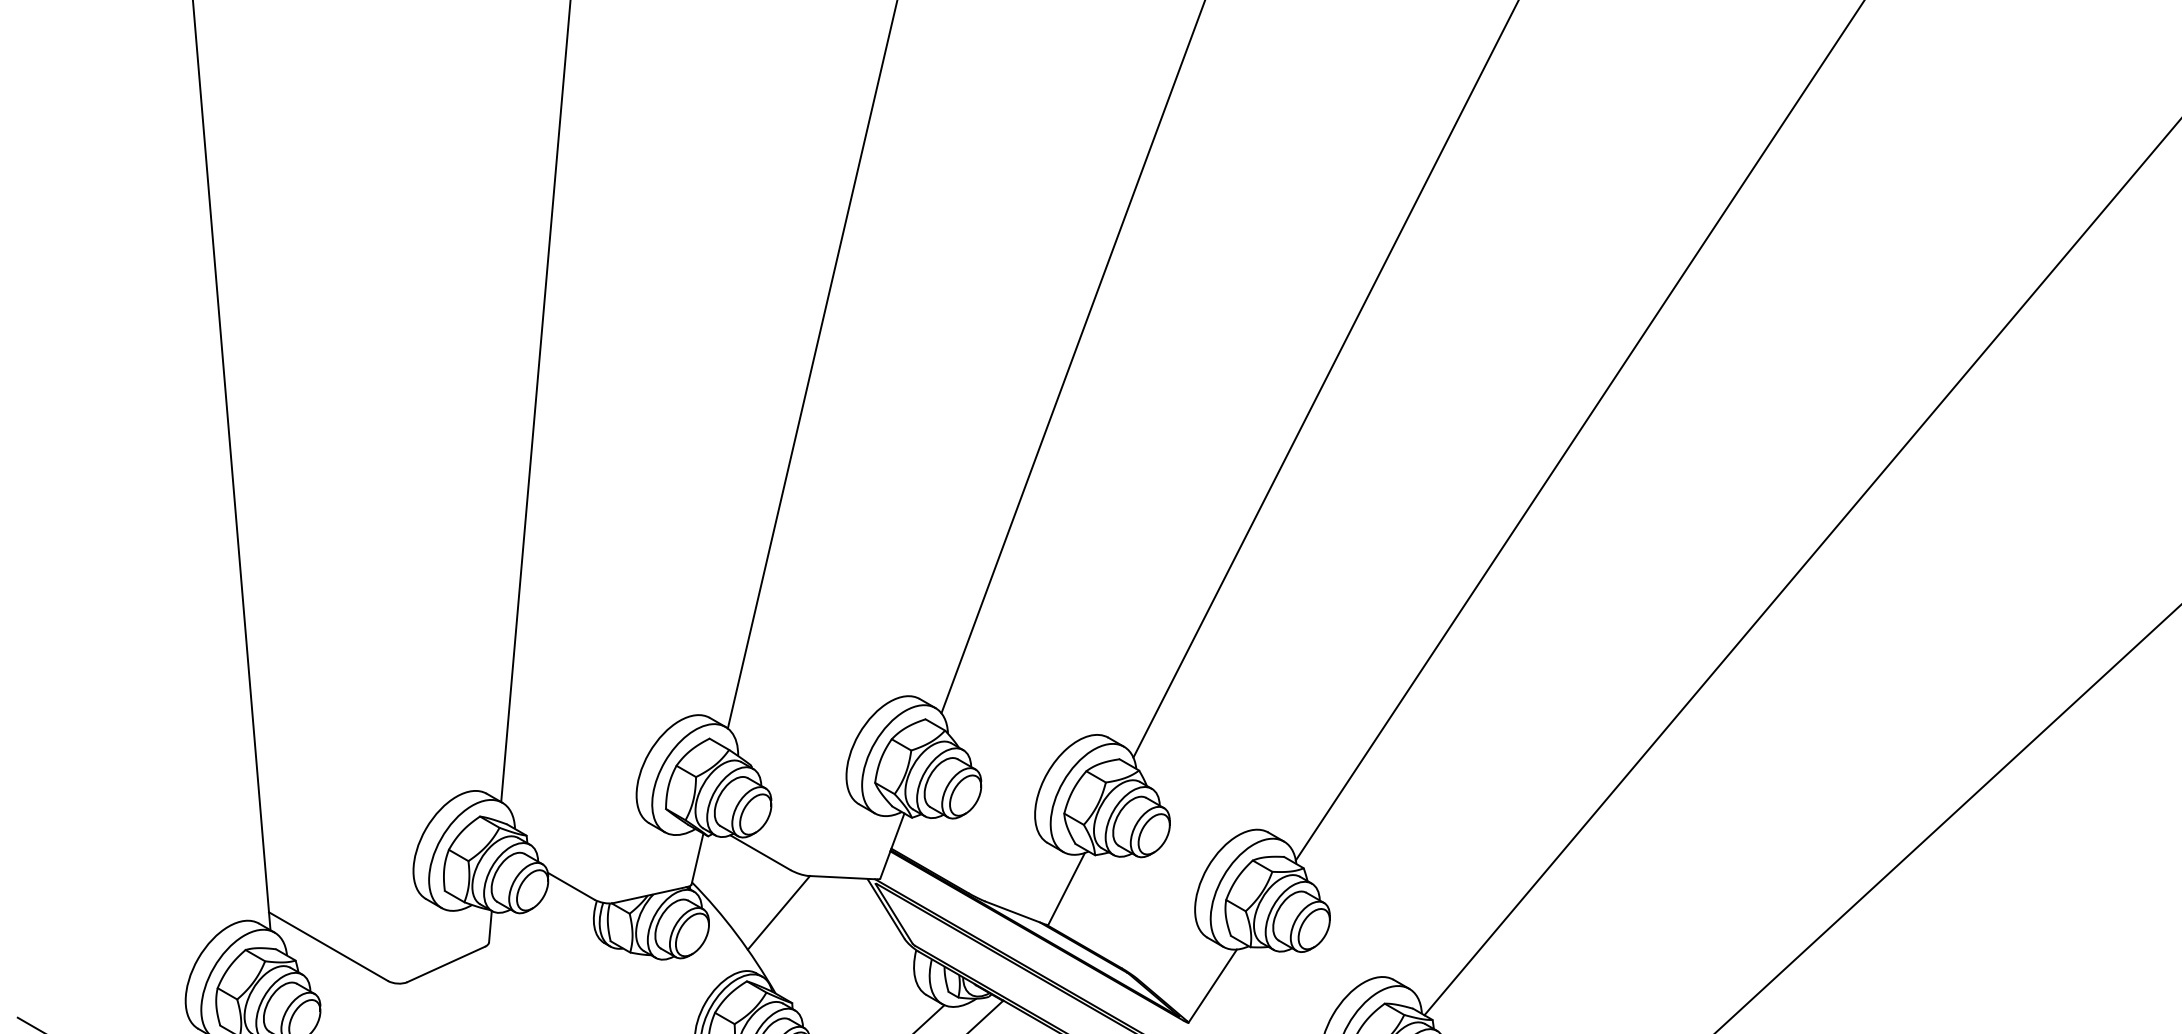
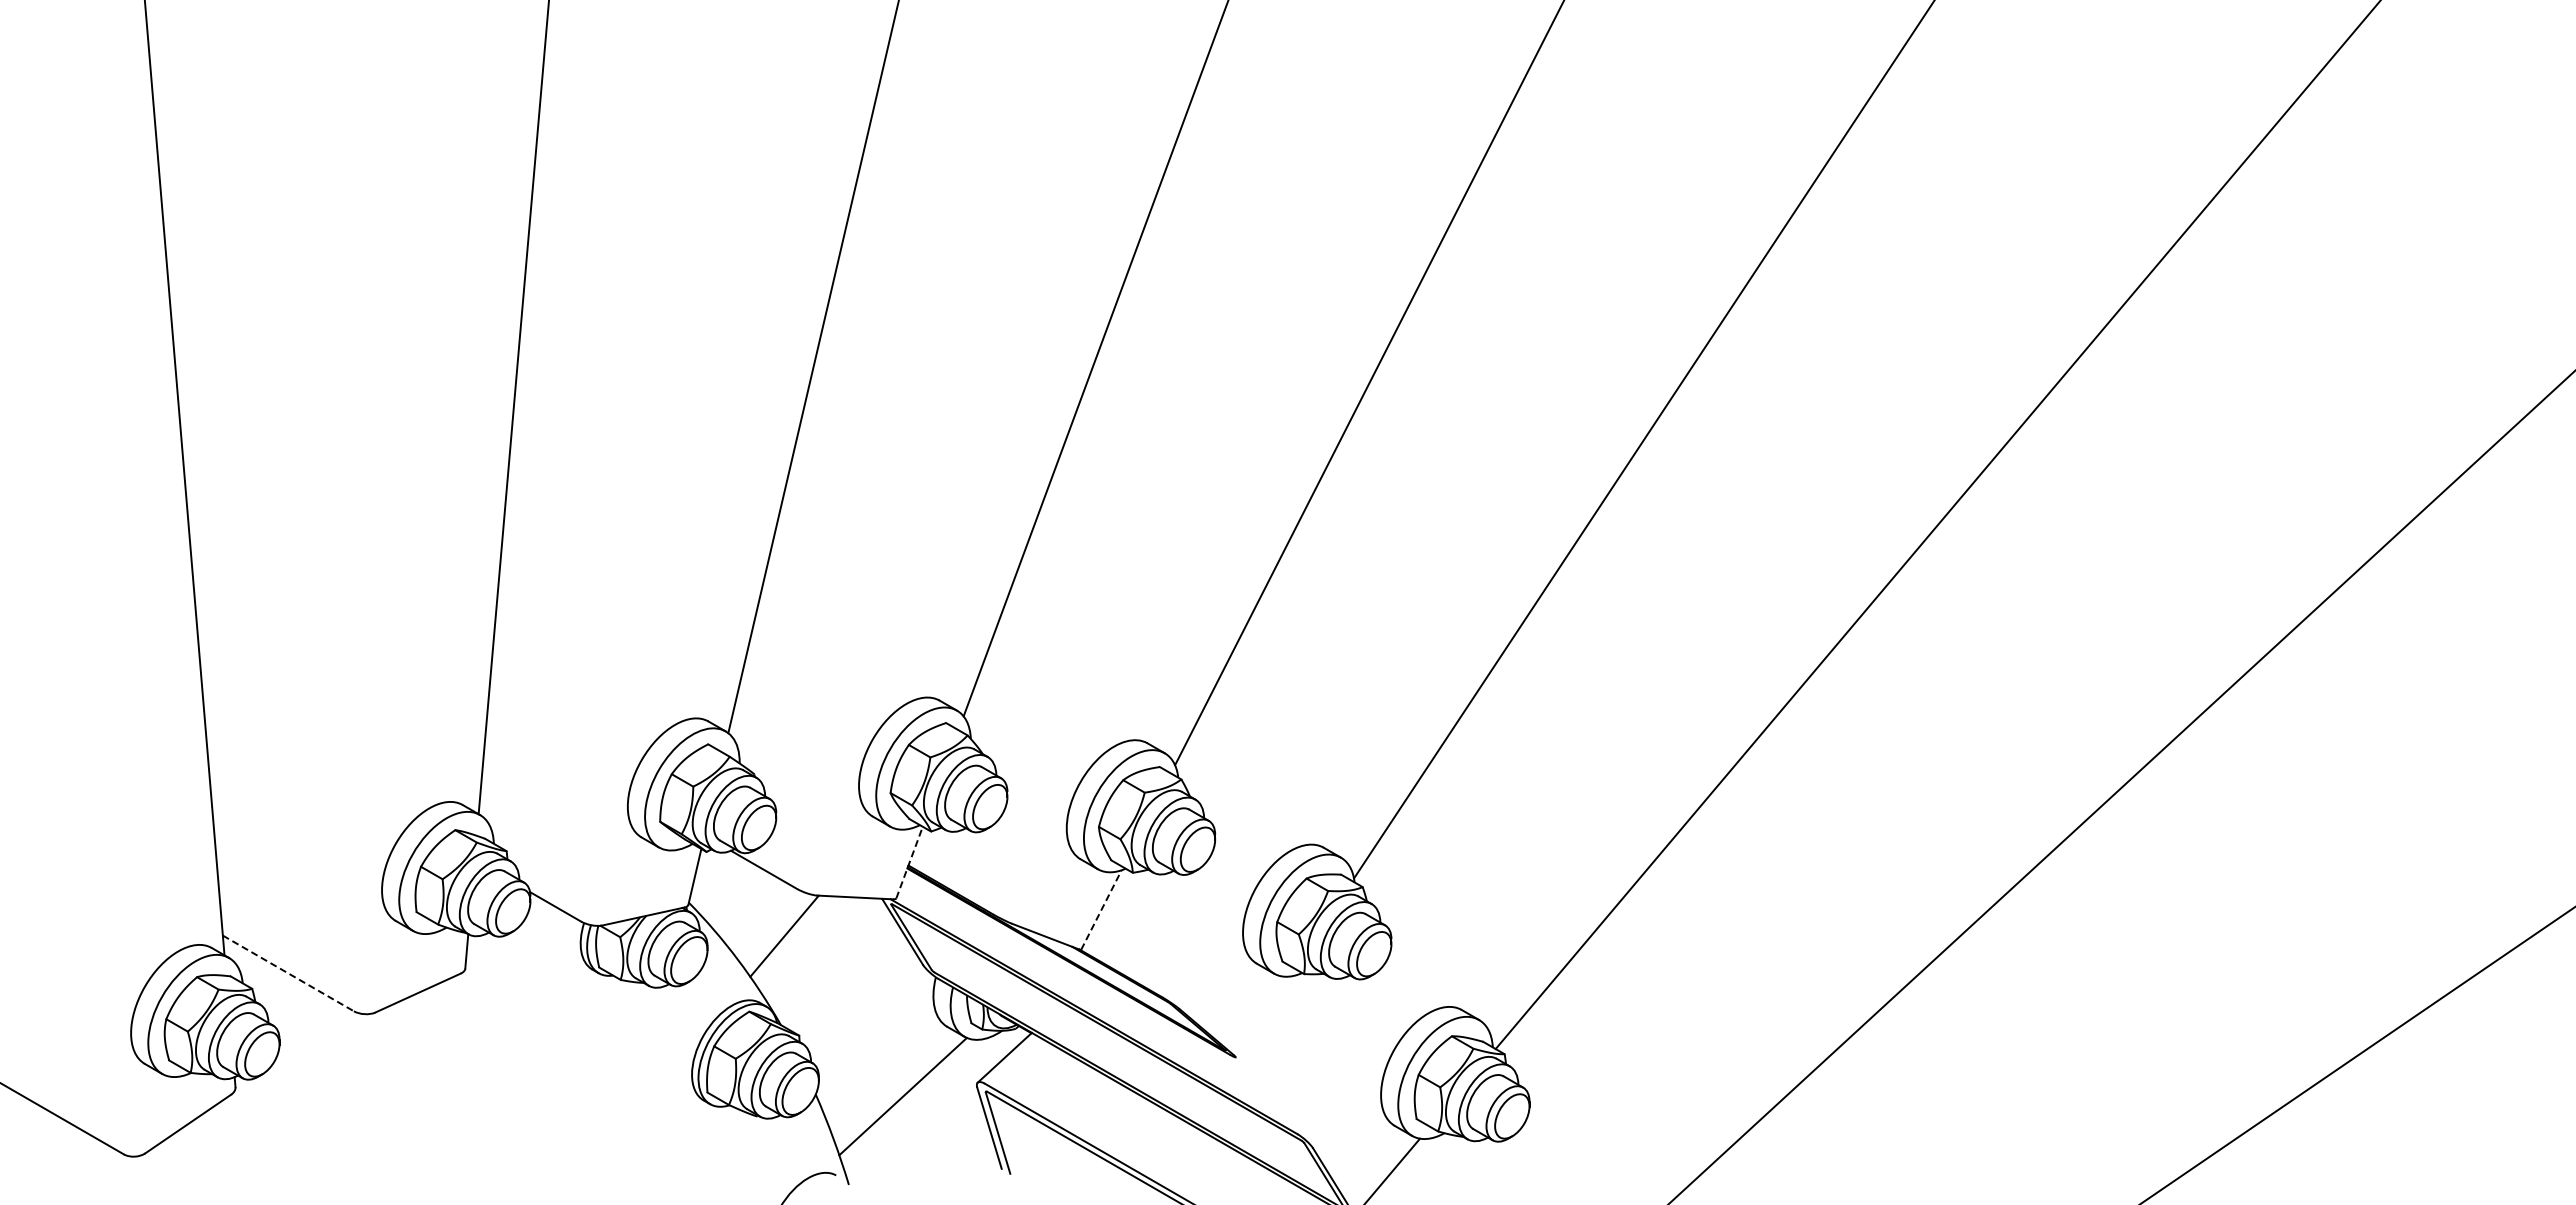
line: (892, 845) -> (909, 862), solid -> dashed
line: (1066, 889) -> (1101, 910), solid -> dashed
line: (328, 946) -> (288, 973), solid -> dashed
line: (1212, 985) -> (1262, 1016), removed

